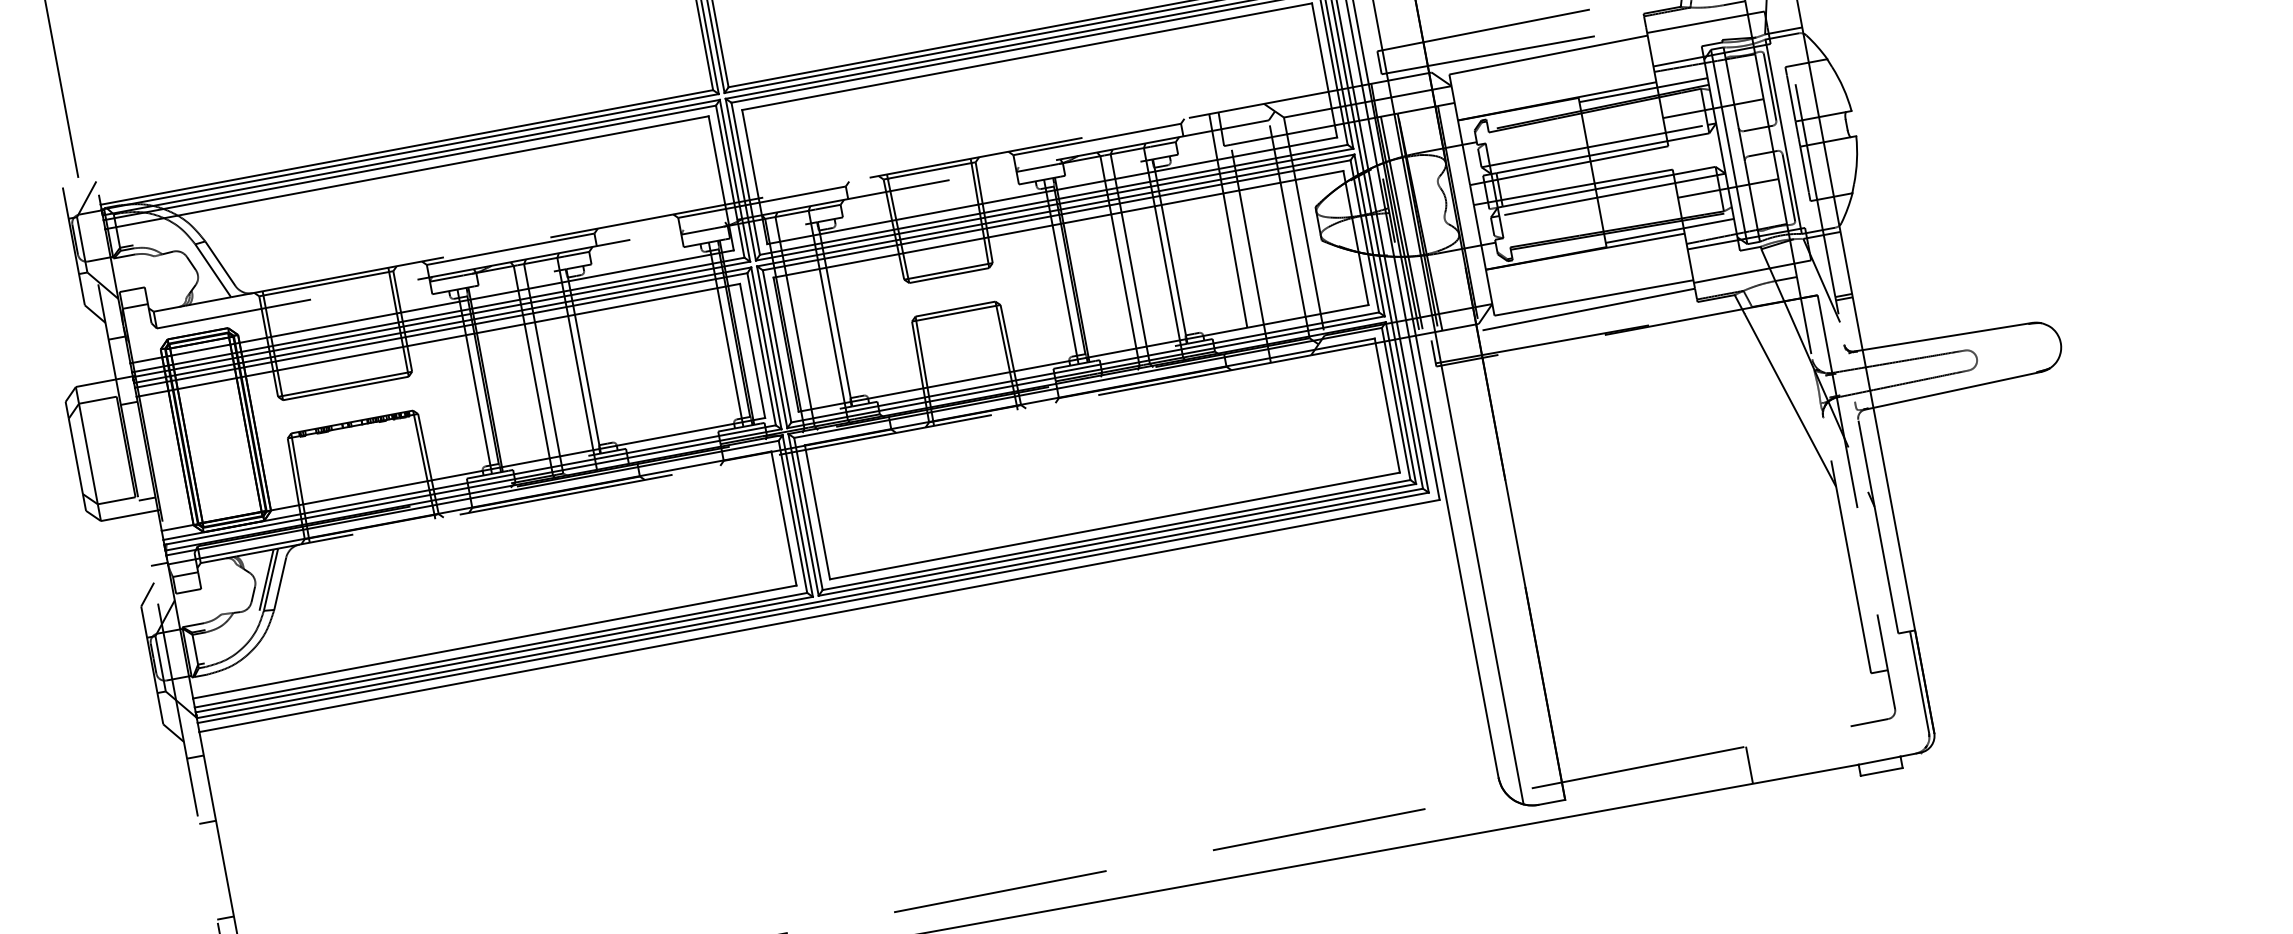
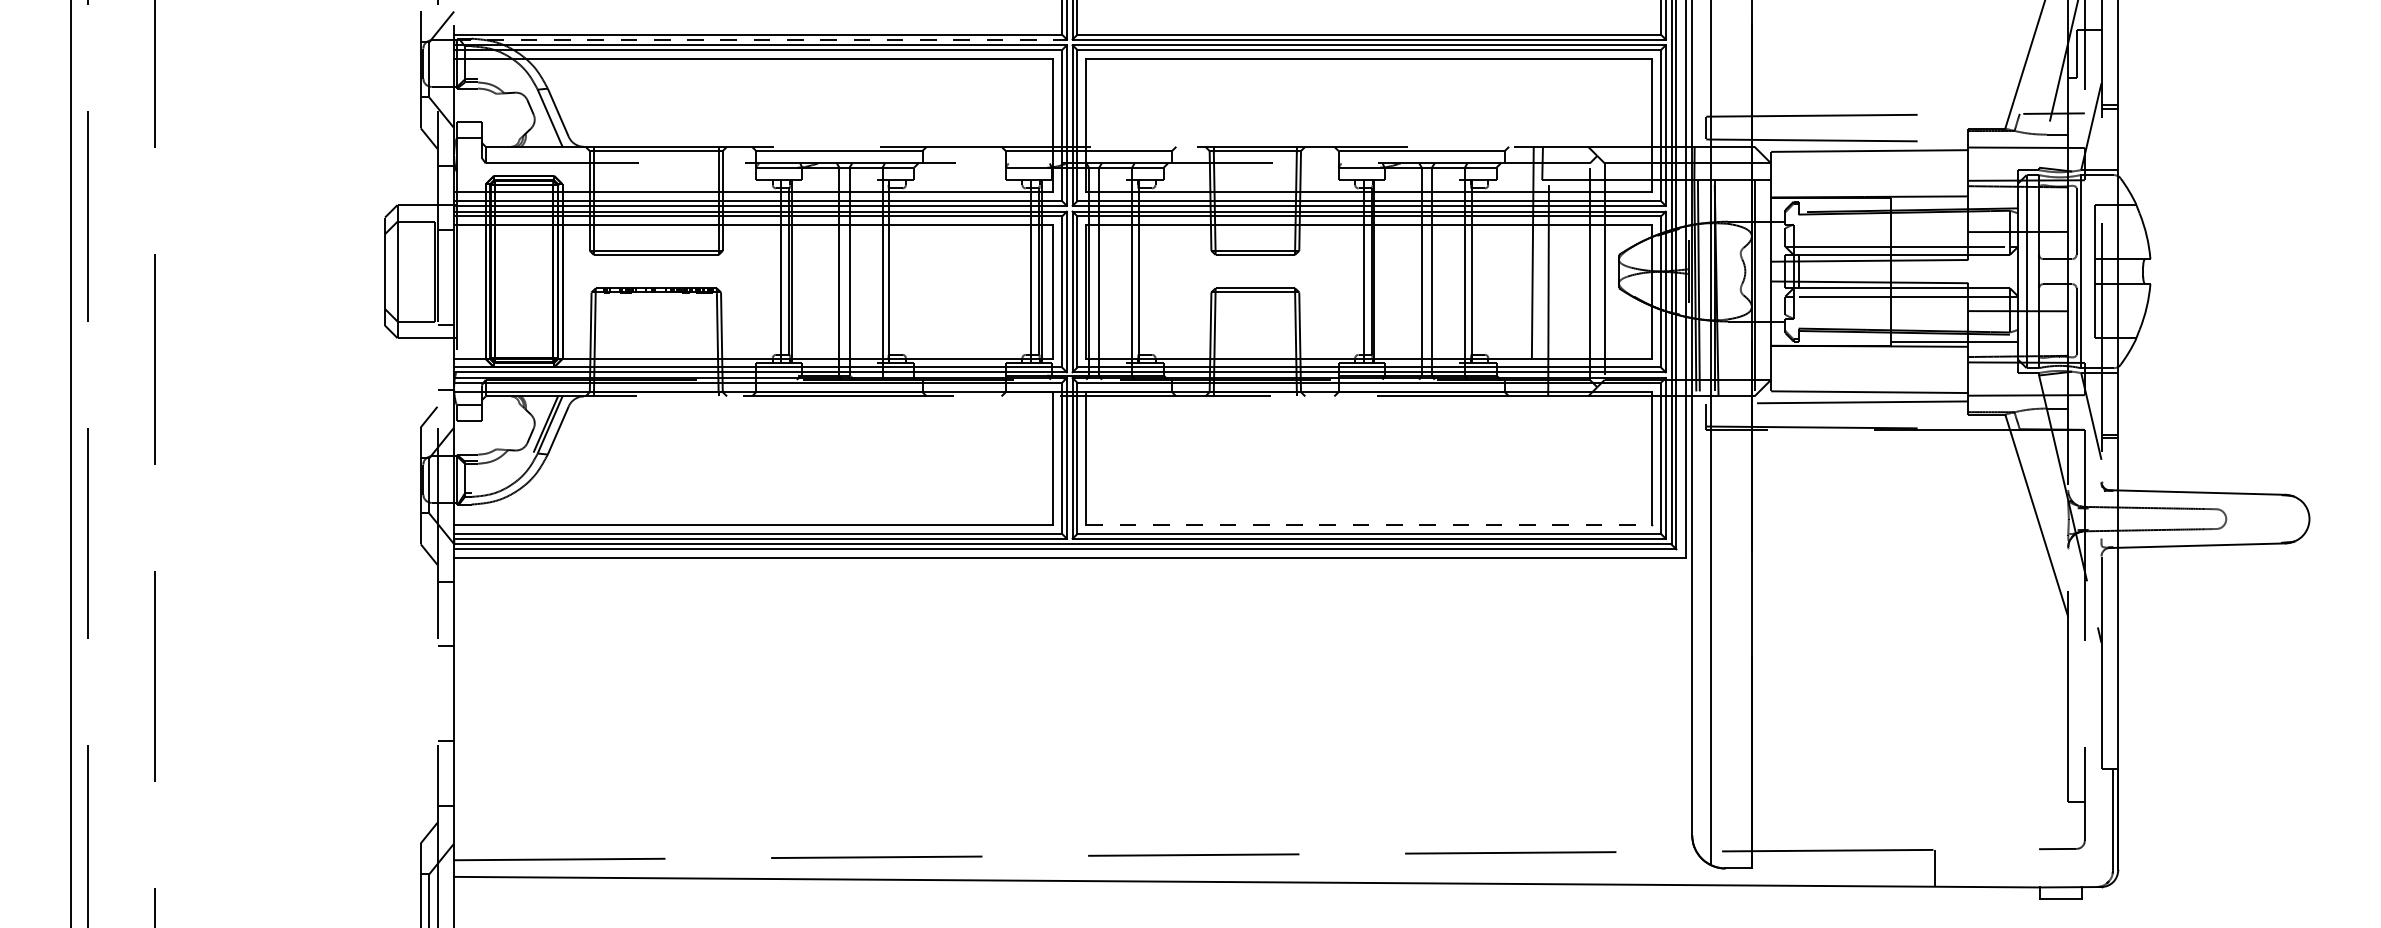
line: (1643, 89) -> (1954, 201), removed
line: (411, 151) -> (761, 39), solid -> dashed
line: (1115, 525) -> (1369, 524), solid -> dashed

